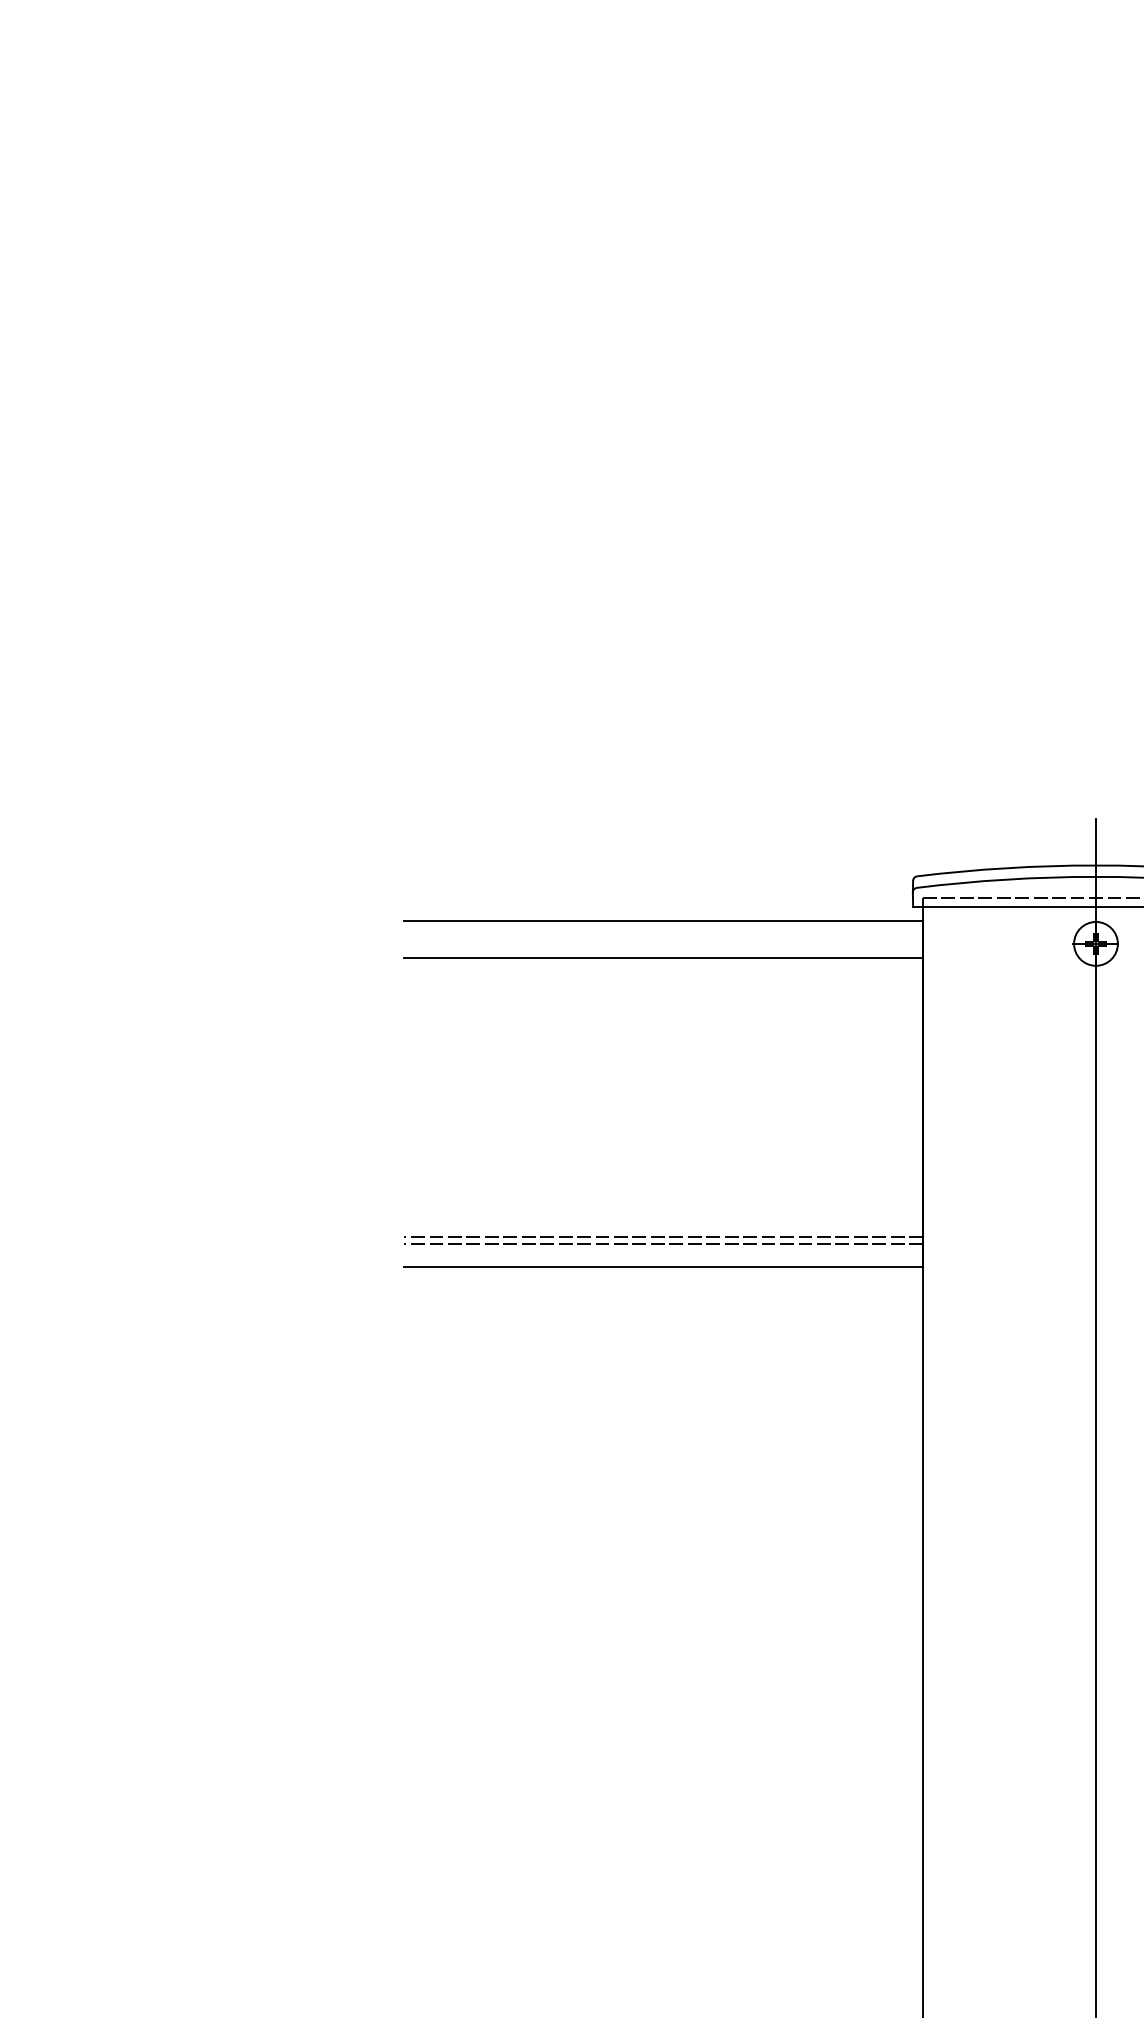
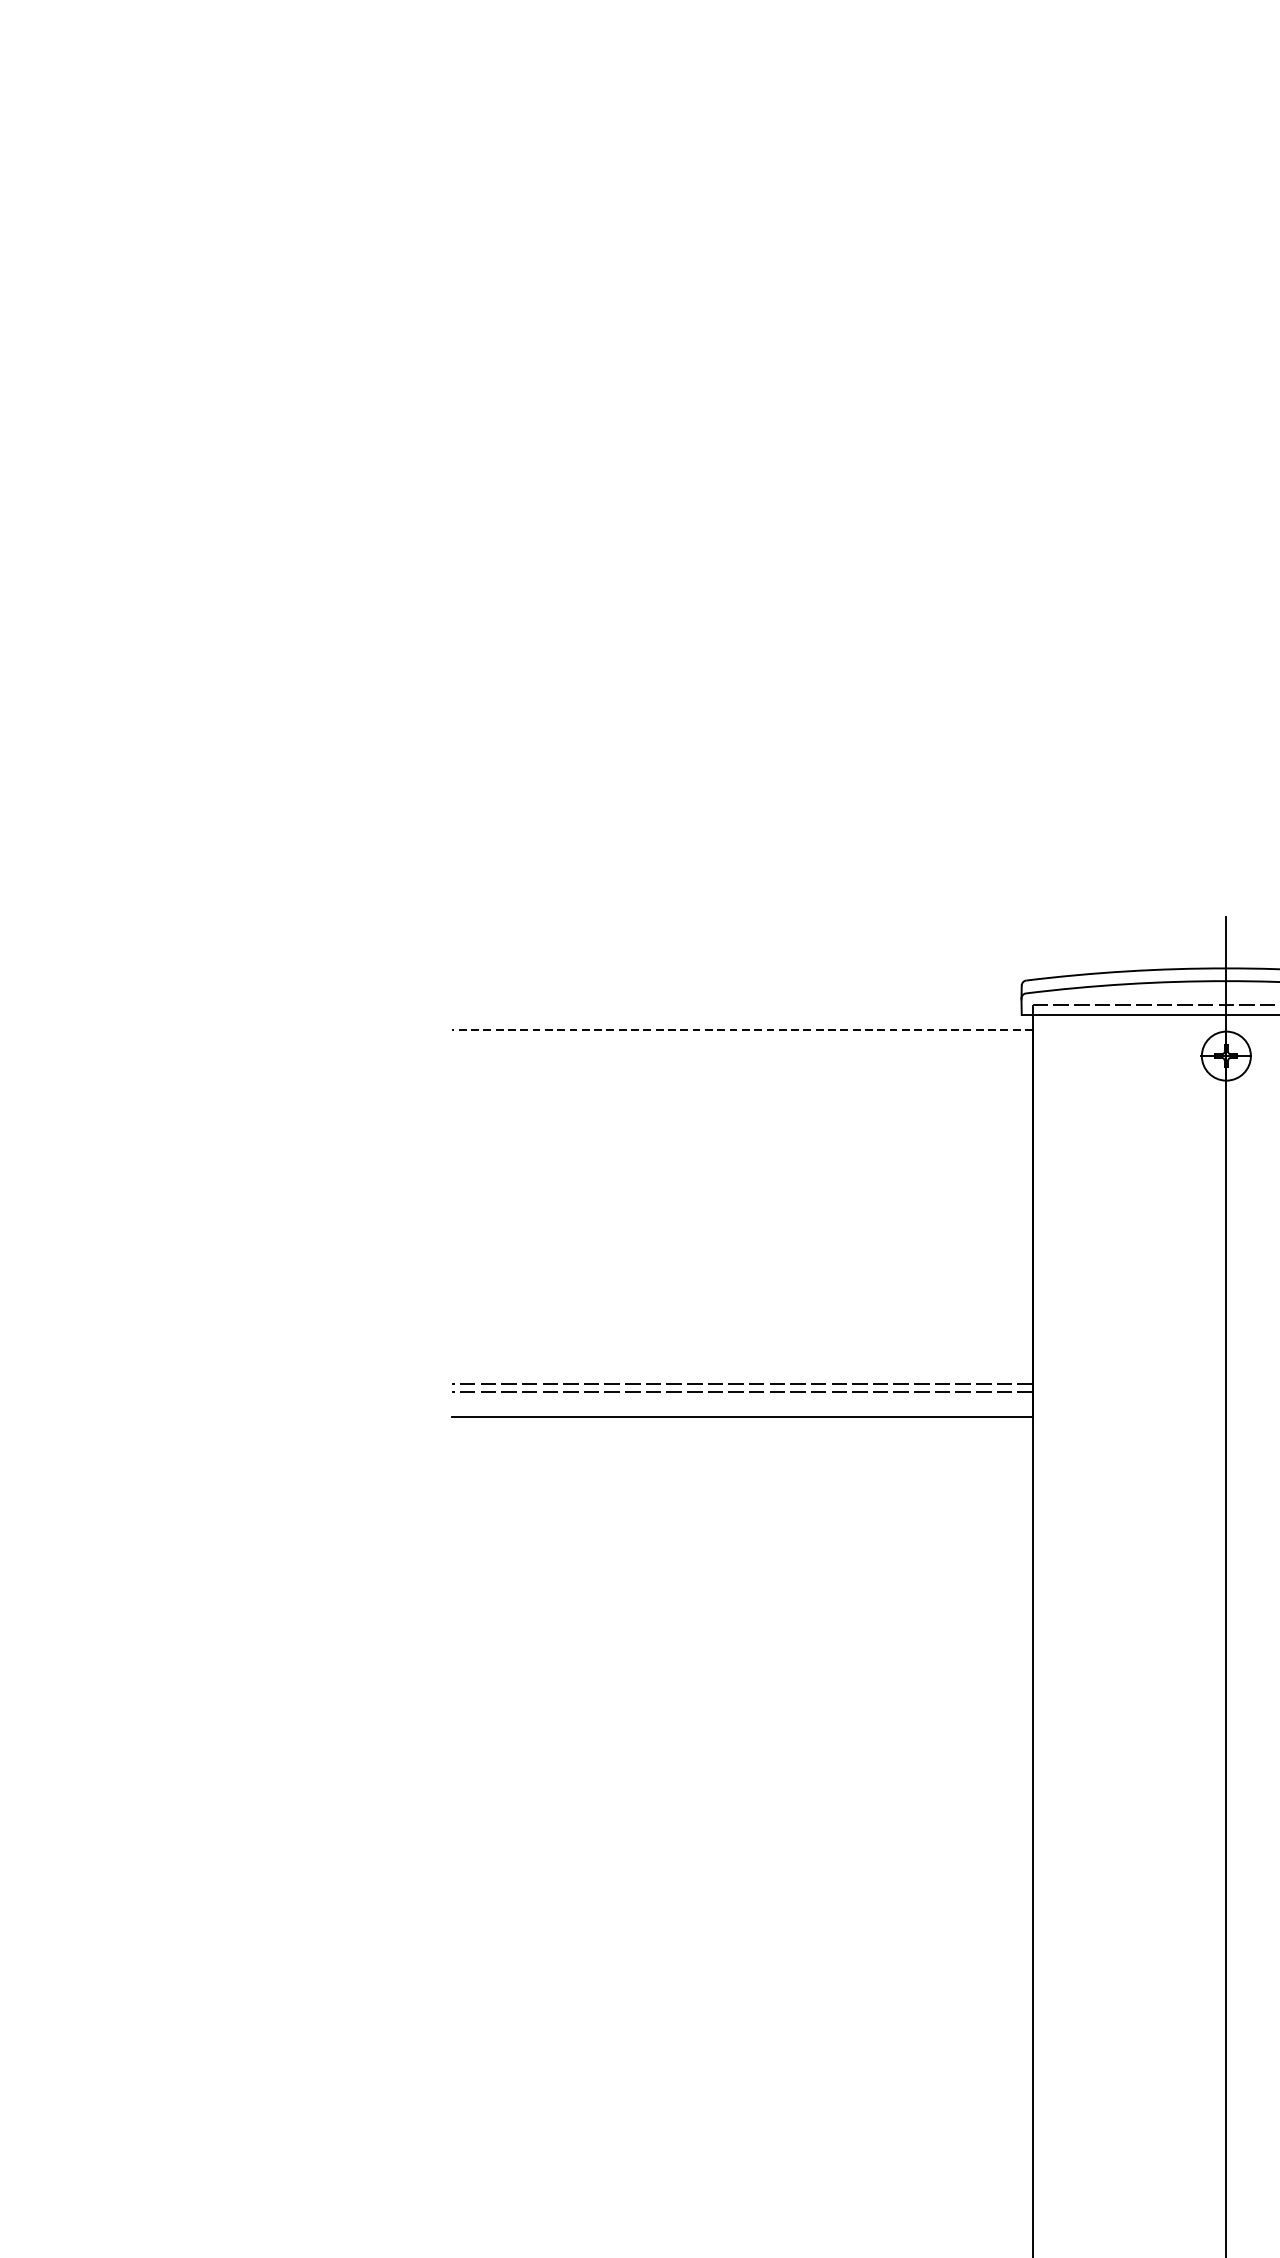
line: (663, 920) -> (742, 1029), solid -> dashed
line: (663, 957) -> (742, 1071), removed

